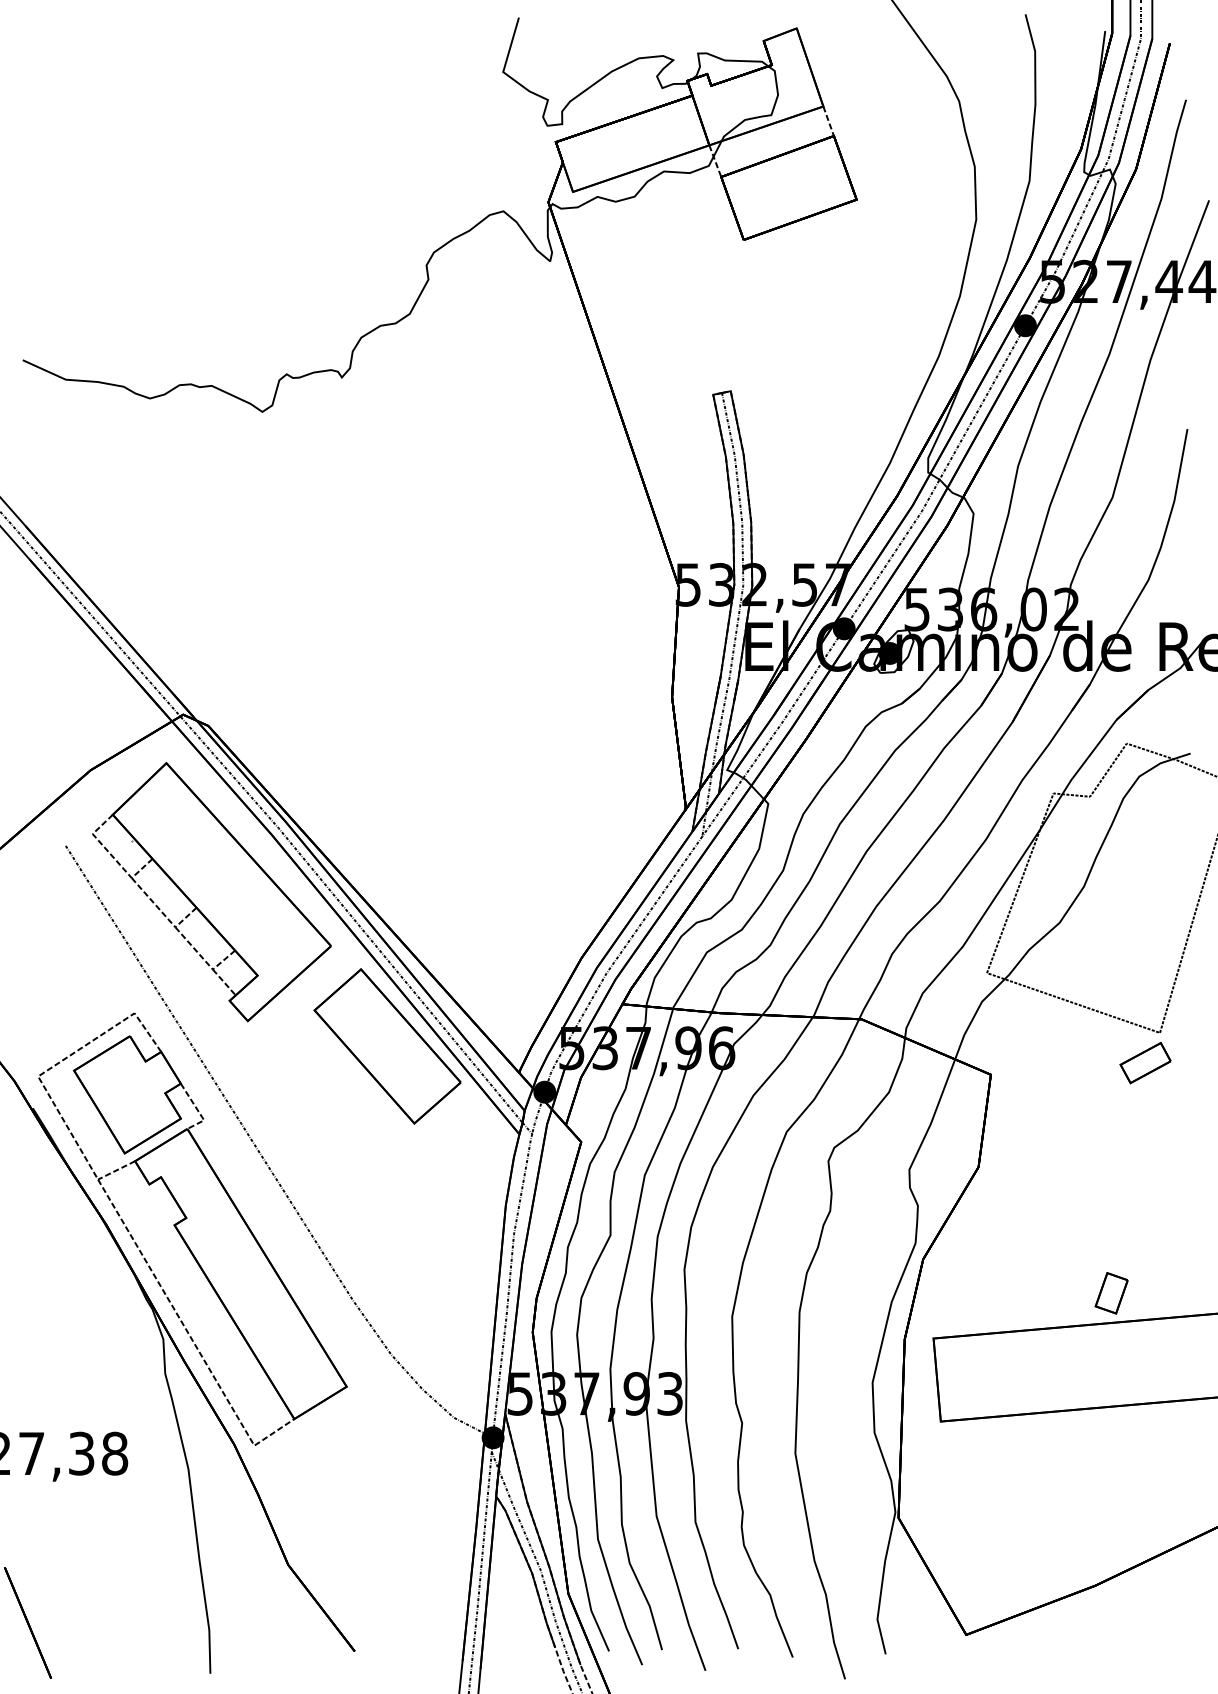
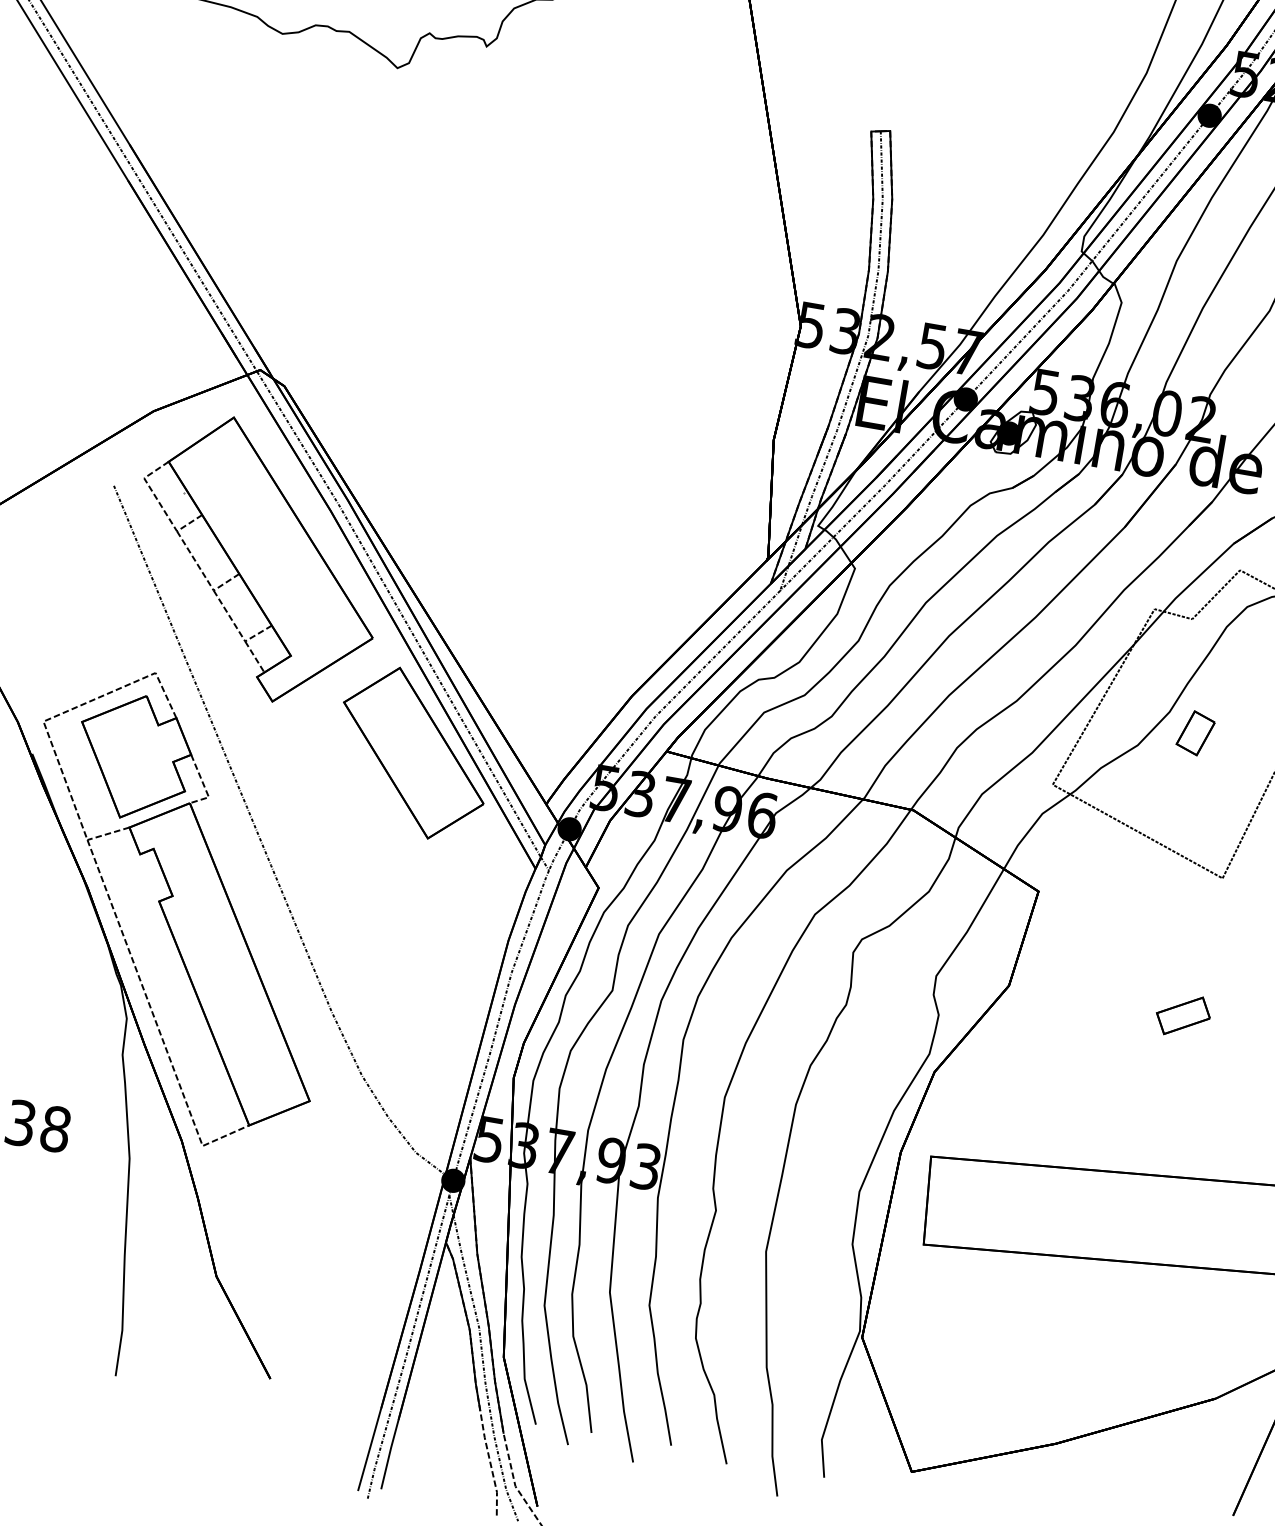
part: (1145, 1062) -> (1183, 1015), moved
part: (1111, 1293) -> (1195, 733), moved

